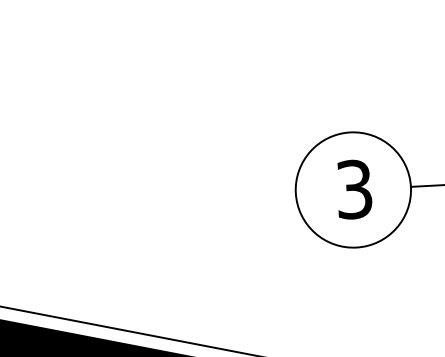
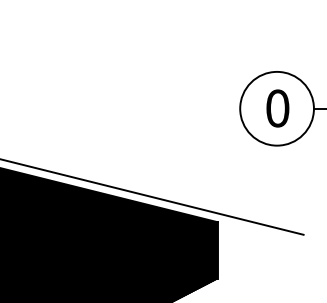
text: (354, 189) -> (277, 108), 3 -> 0

